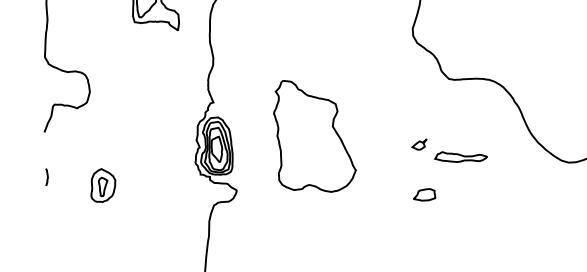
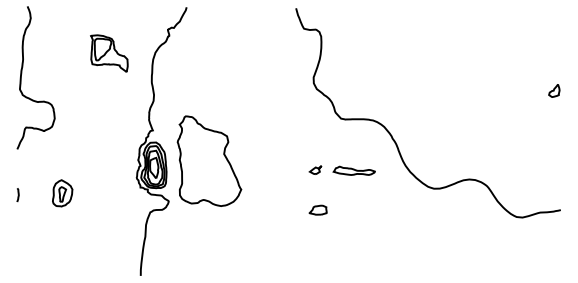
part: (314, 135) -> (209, 160), moved
part: (459, 156) -> (353, 170), moved
curve: (46, 177) -> (17, 195), moved

